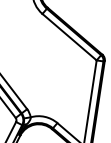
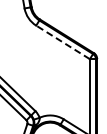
line: (70, 37) -> (63, 42), solid -> dashed

